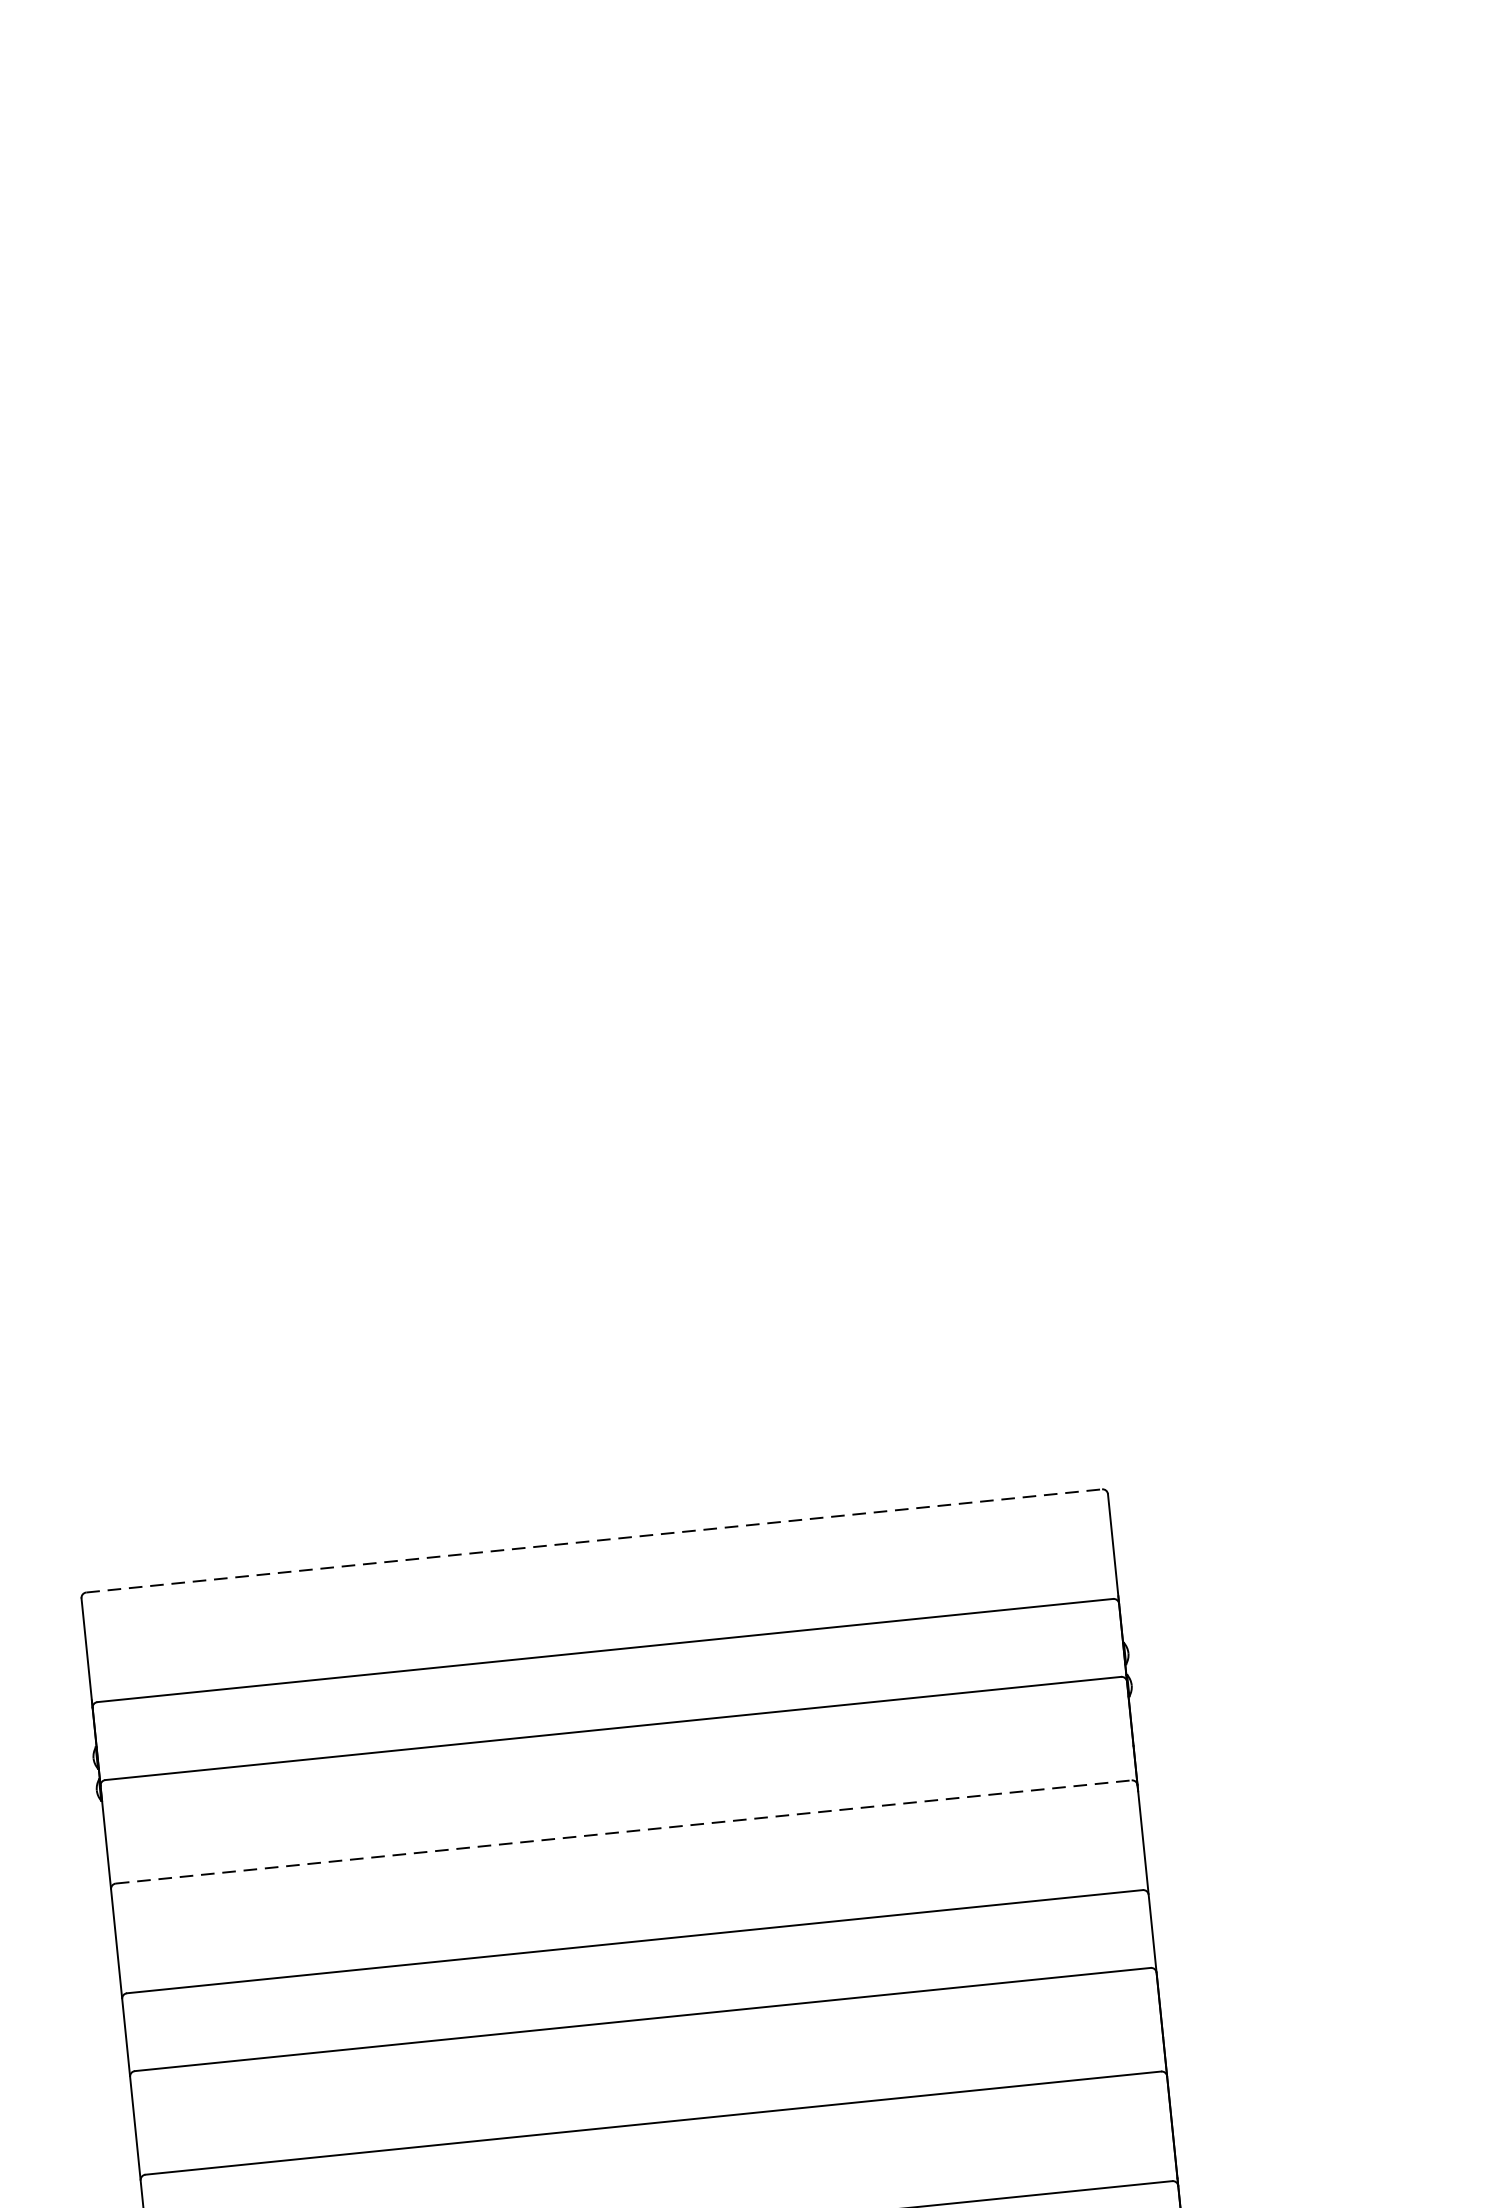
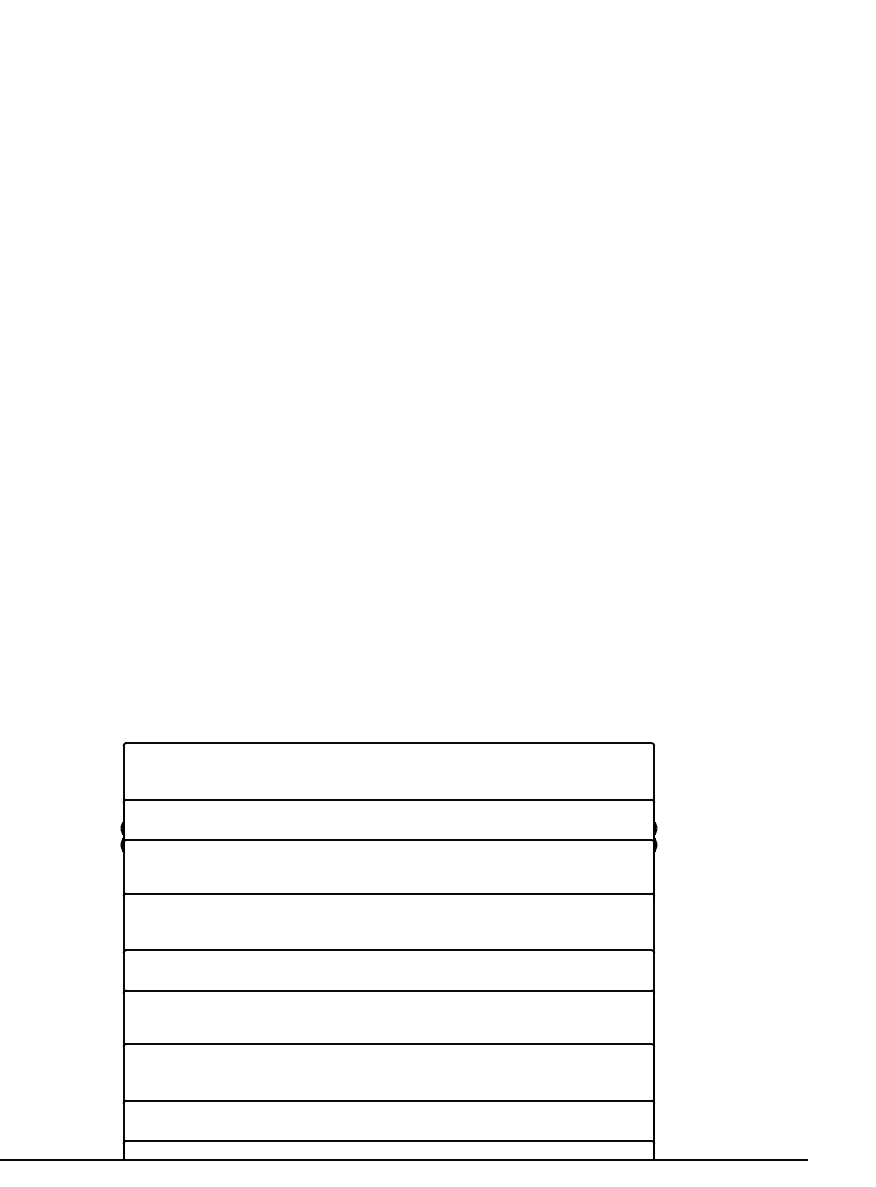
line: (593, 1541) -> (388, 743), dashed -> solid
line: (622, 1831) -> (388, 893), dashed -> solid

